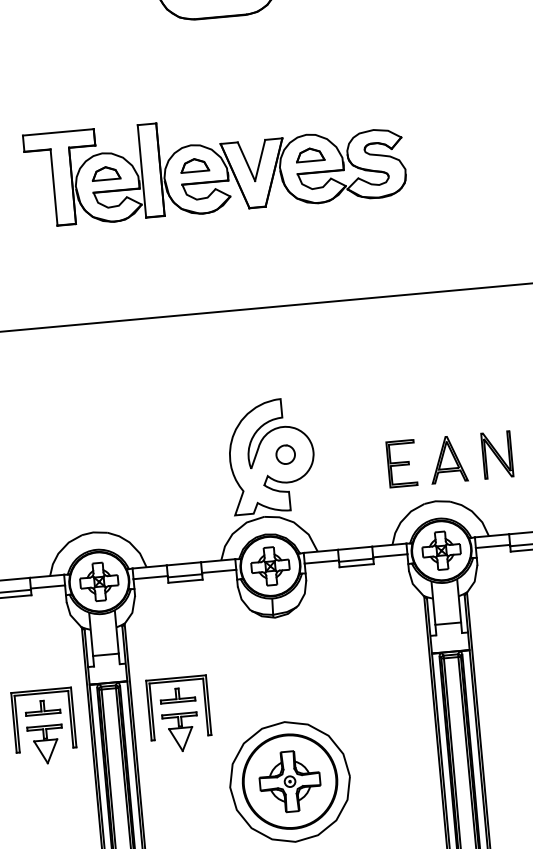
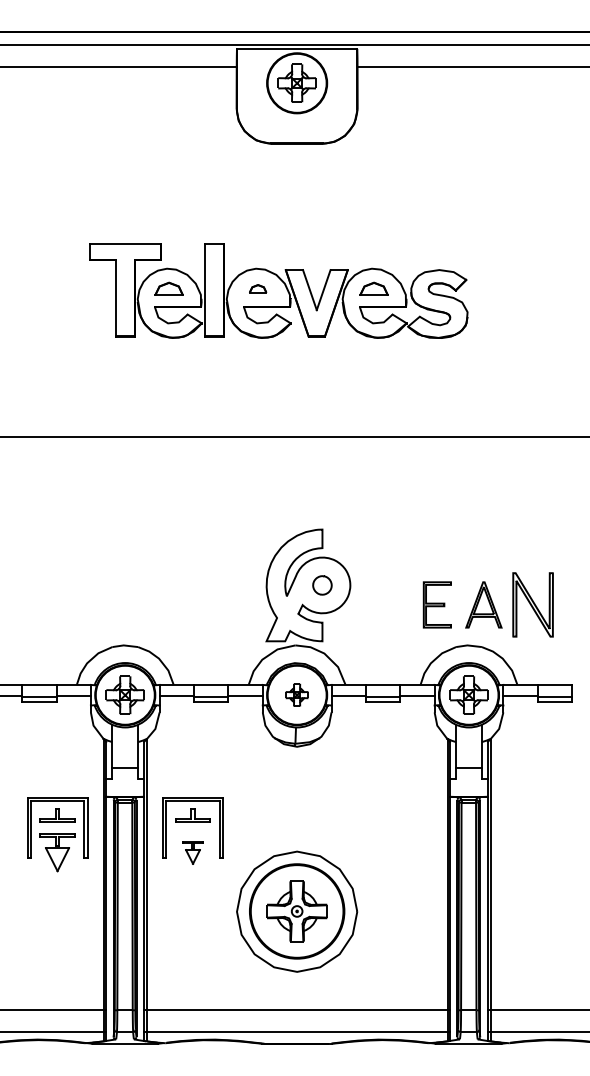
part: (194, 164) -> (257, 288), size x0.6
part: (497, 454) -> (533, 604), size x1.4
part: (269, 565) -> (296, 694), size x0.6
part: (180, 732) -> (192, 852), size x0.6

